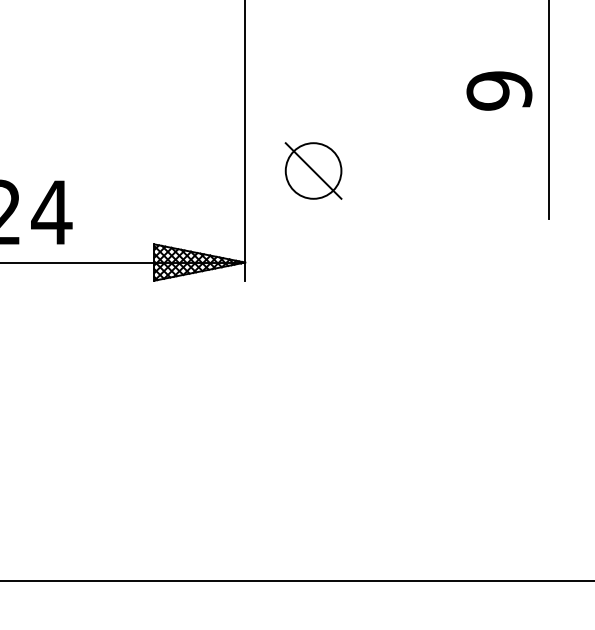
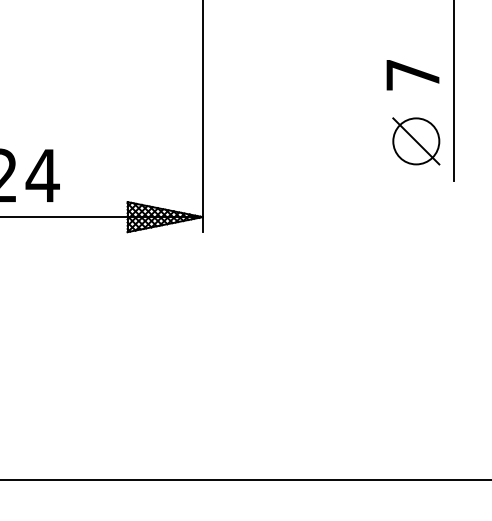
text: (498, 91) -> (412, 75), 9 -> 7
part: (313, 171) -> (416, 141), moved

